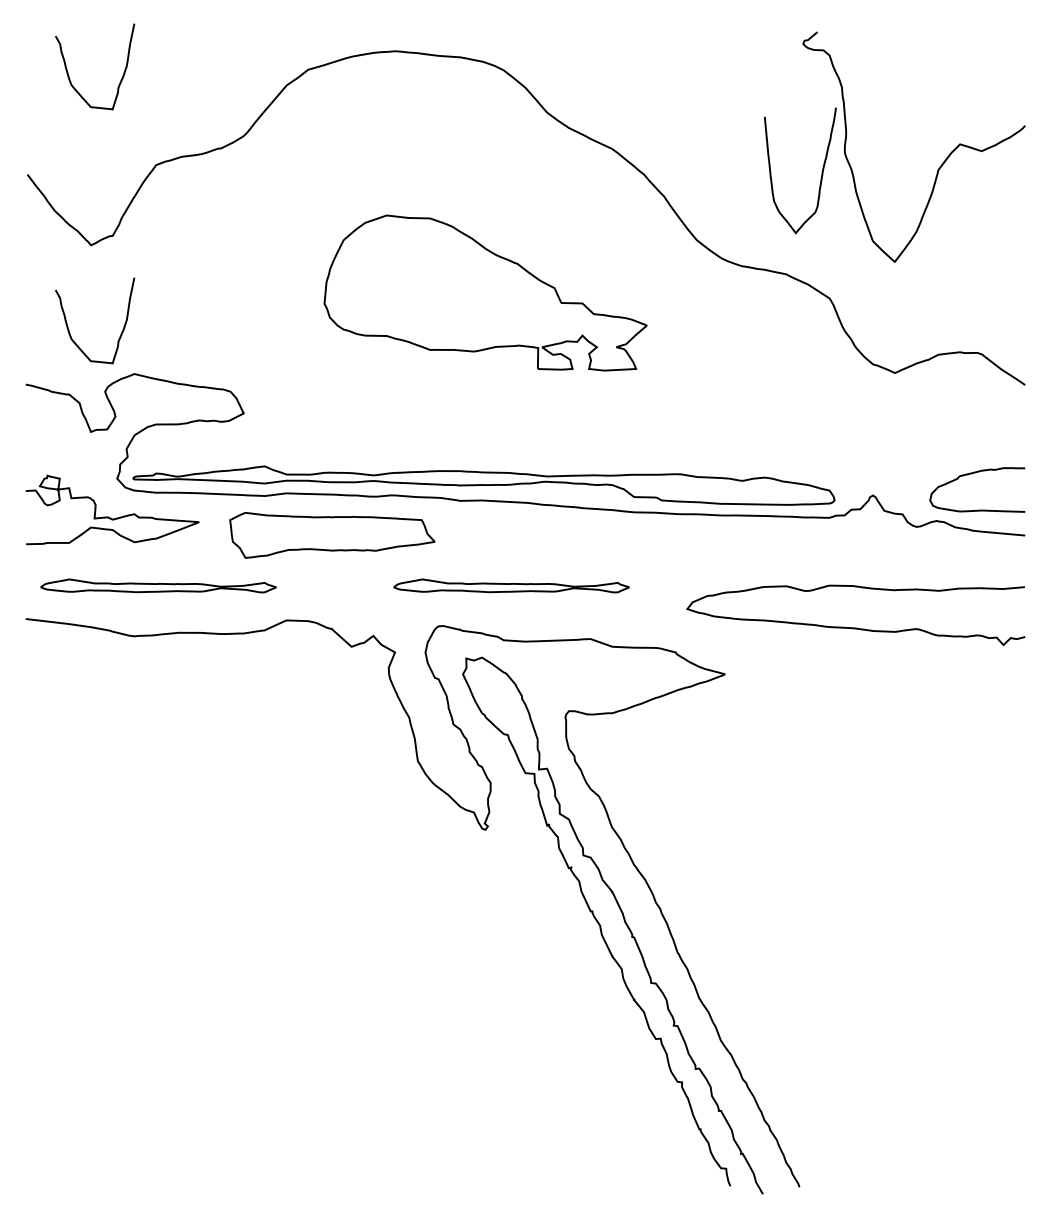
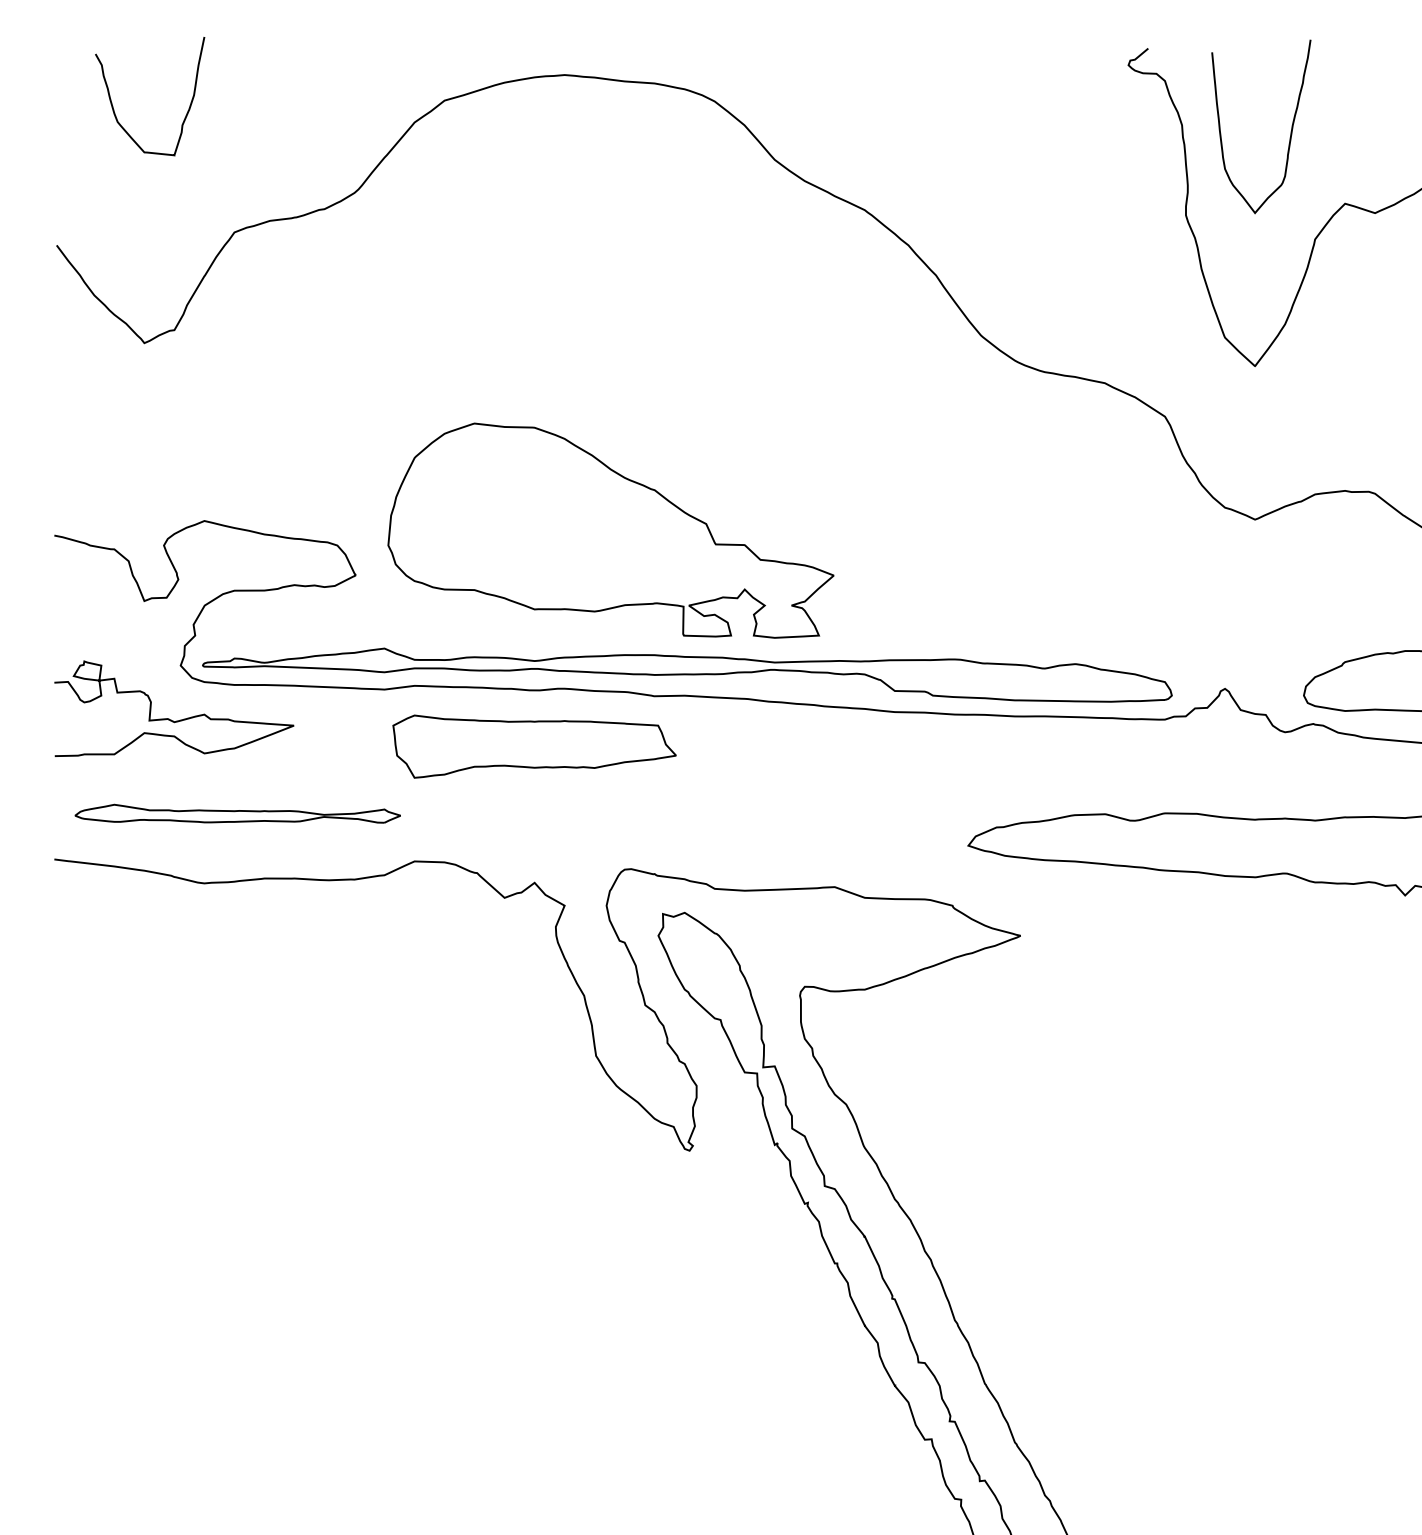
curve: (821, 171) -> (1290, 127), moved
part: (485, 292) -> (610, 529), moved
curve: (69, 329) -> (114, 459), removed
part: (332, 535) -> (534, 746), moved
part: (511, 585) -> (725, 813), removed

